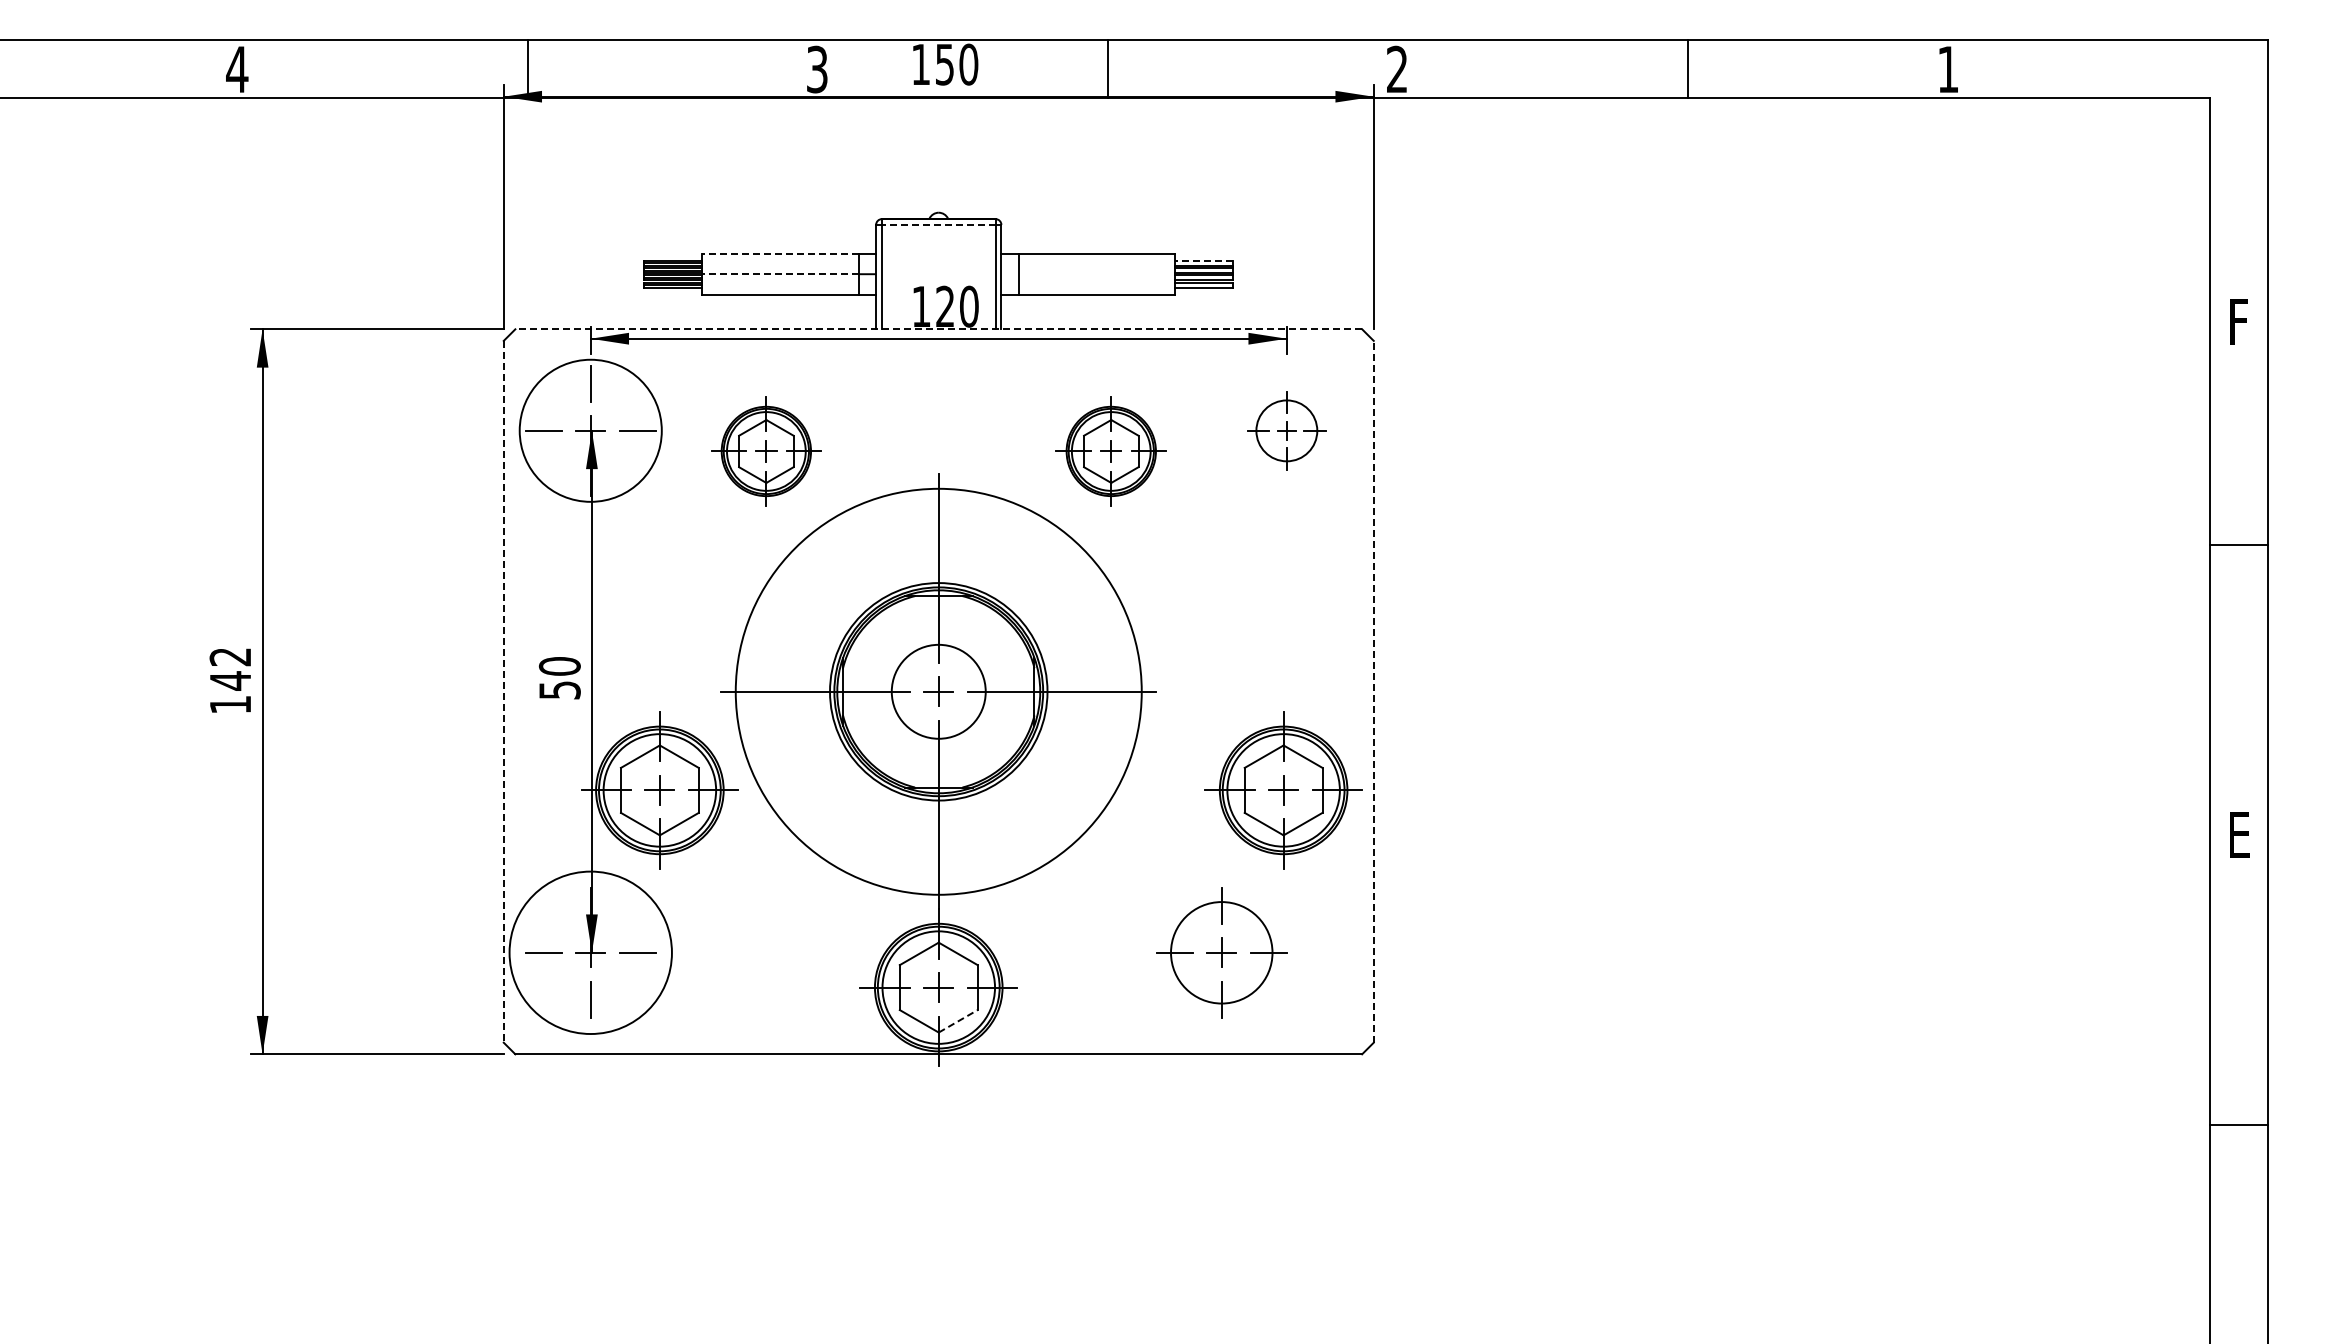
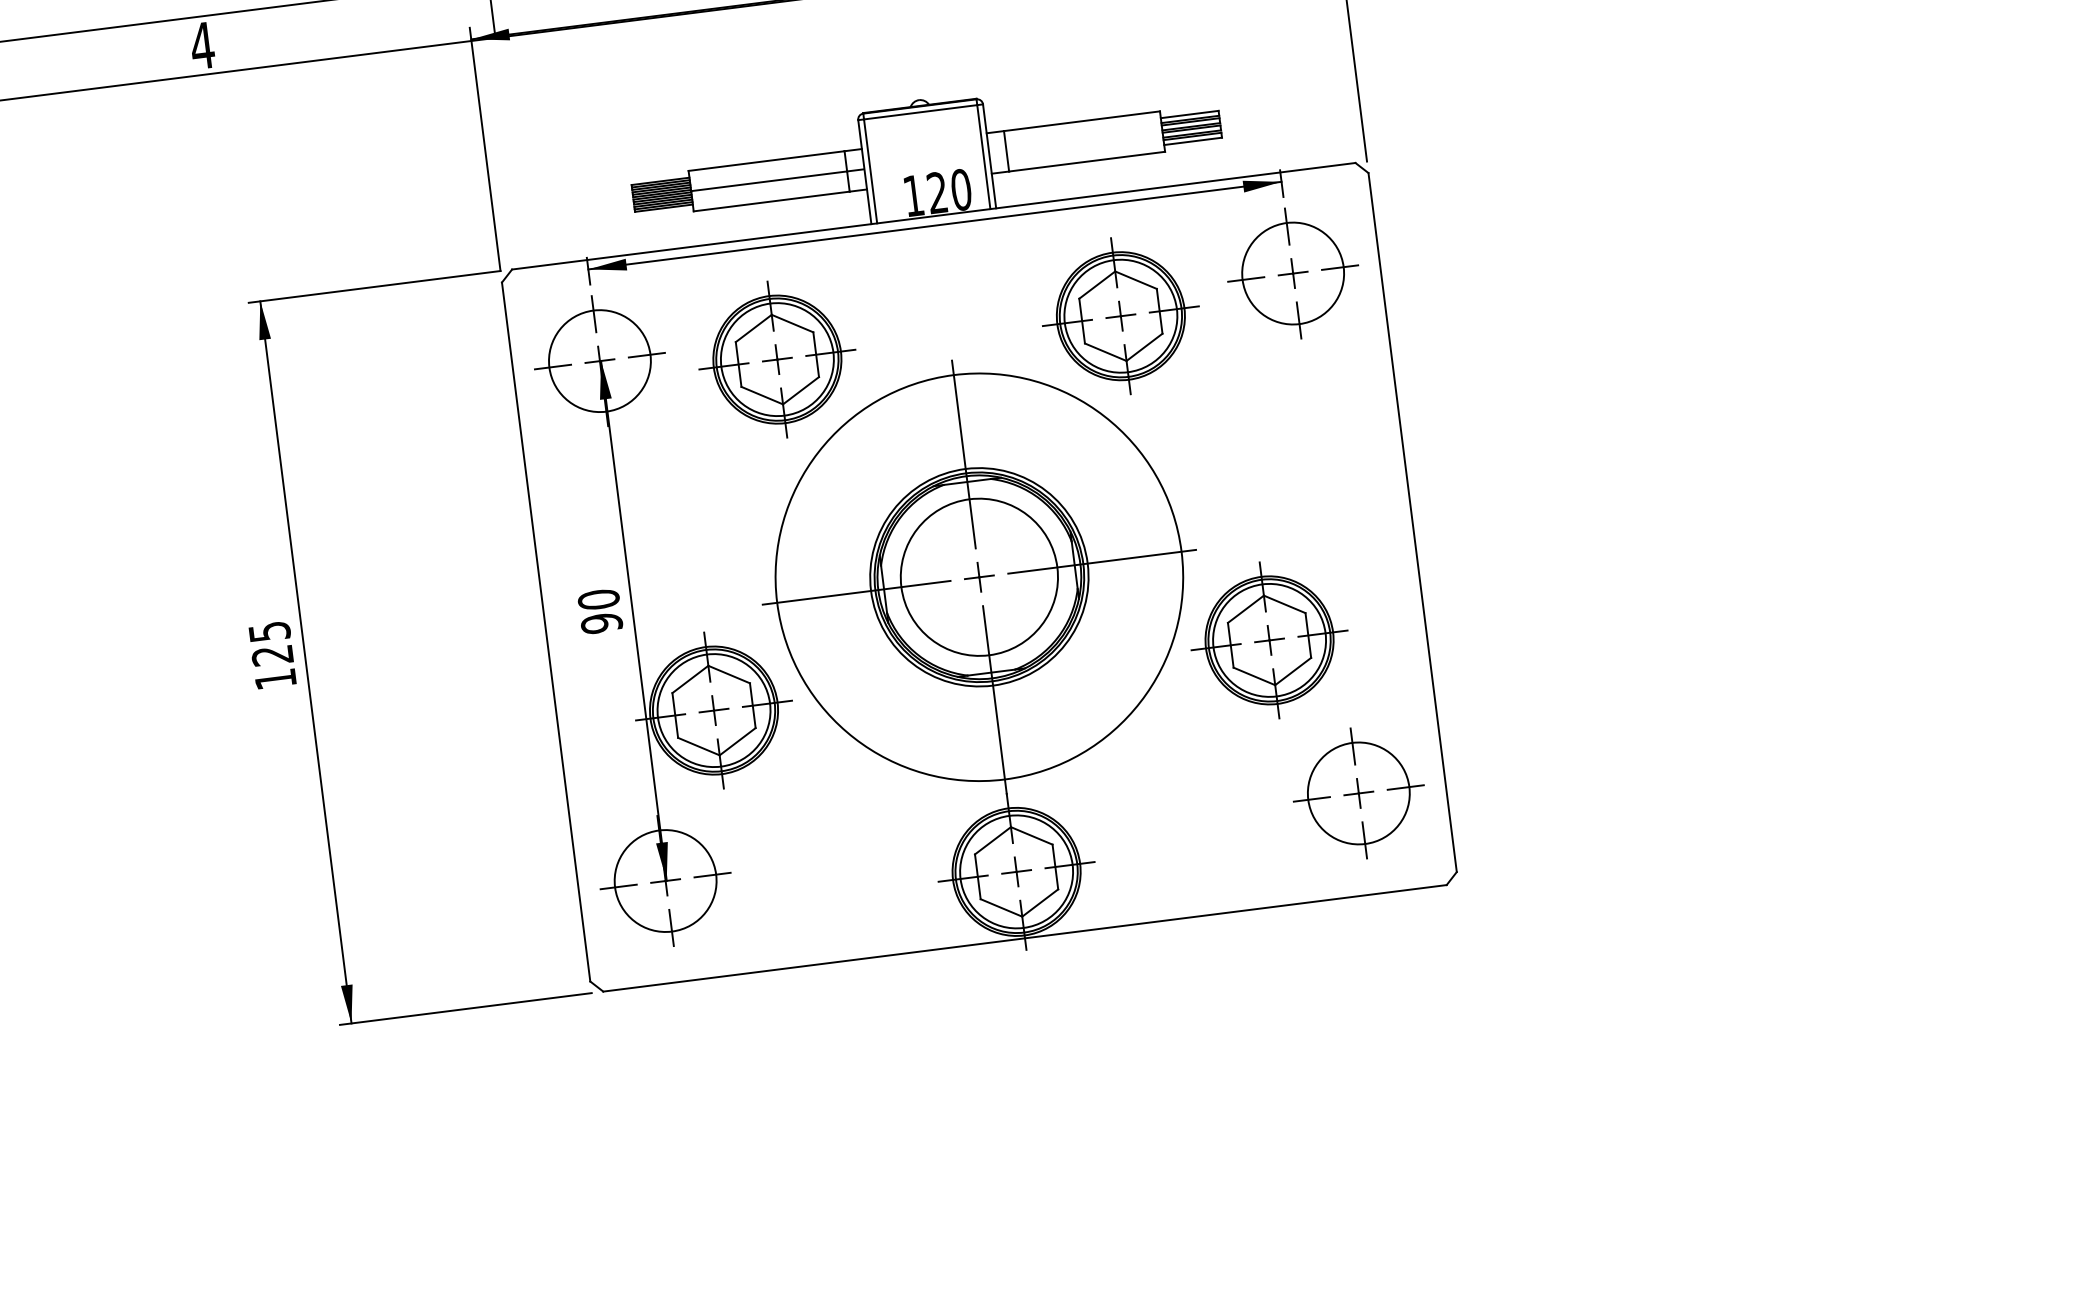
line: (938, 224) -> (920, 111), dashed -> solid
line: (779, 253) -> (765, 160), dashed -> solid
line: (1204, 260) -> (1189, 114), dashed -> solid
line: (779, 274) -> (768, 181), dashed -> solid
line: (938, 329) -> (933, 216), dashed -> solid
circle: (590, 430) -> (599, 360), size x0.71
part: (1286, 430) -> (1292, 273), size x1.67
part: (766, 451) -> (777, 359), size x1.43
part: (1111, 451) -> (1121, 316), size x1.43
text: (230, 669) -> (271, 644), 142 -> 125
text: (559, 690) -> (601, 623), 50 -> 90
line: (503, 691) -> (545, 631), dashed -> solid
circle: (938, 691) -> (979, 577), size x1.67
line: (1373, 691) -> (1412, 522), dashed -> solid
part: (1283, 790) -> (1269, 640), moved
circle: (590, 952) -> (665, 880), size x0.62
part: (1221, 952) -> (1358, 793), moved
line: (958, 1021) -> (1040, 903), dashed -> solid

